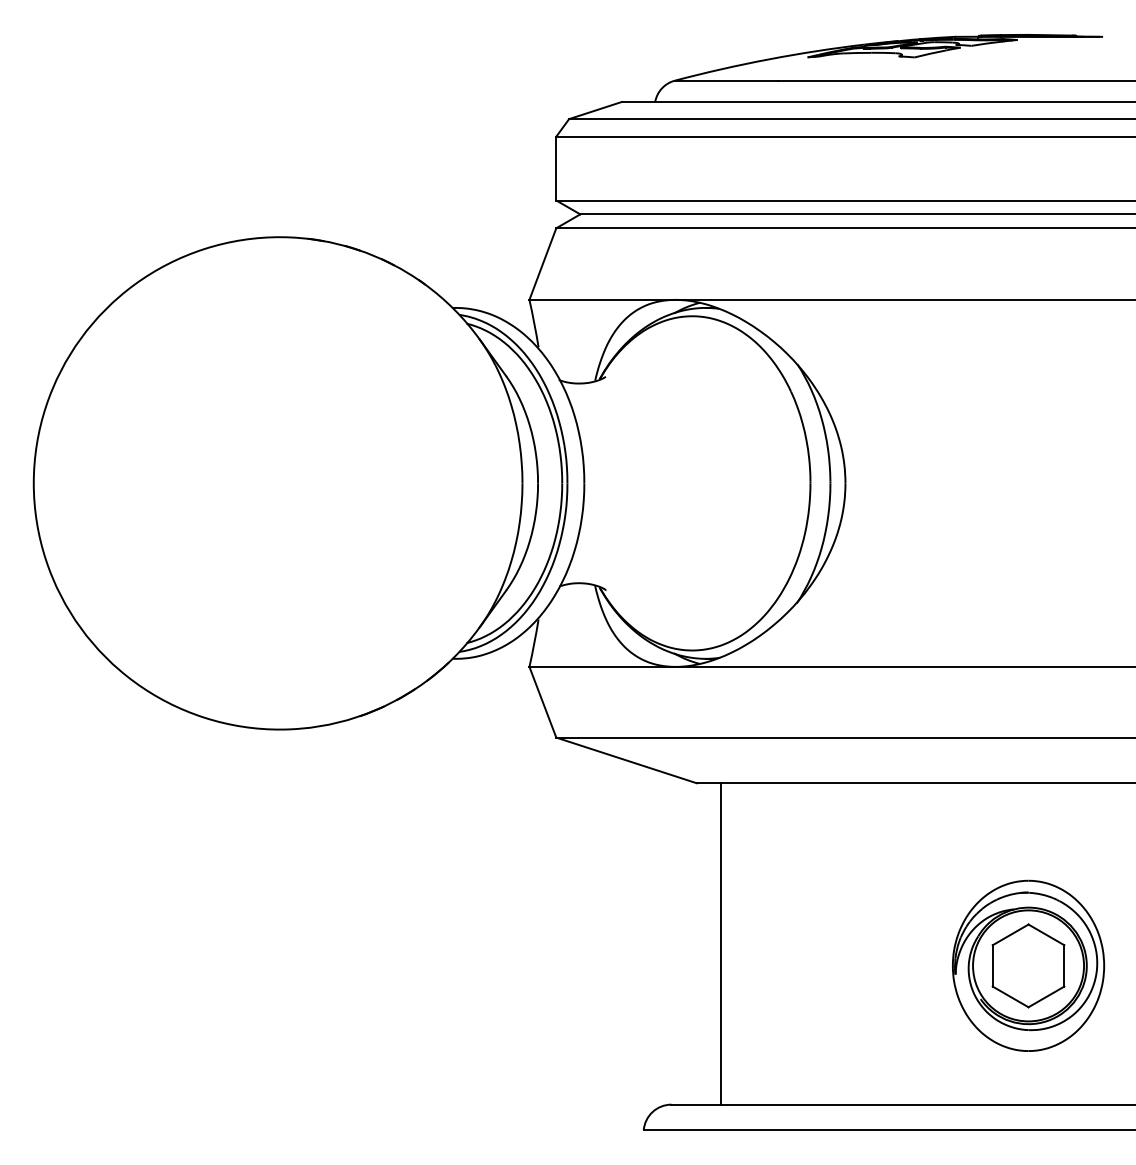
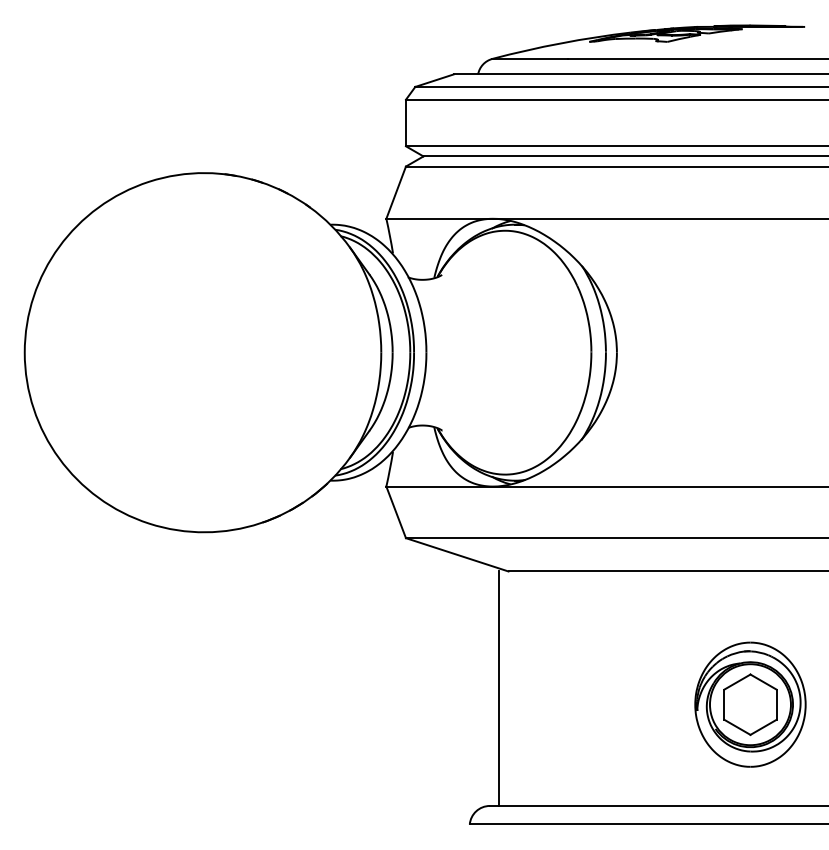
line: (721, 943) -> (499, 688), moved

